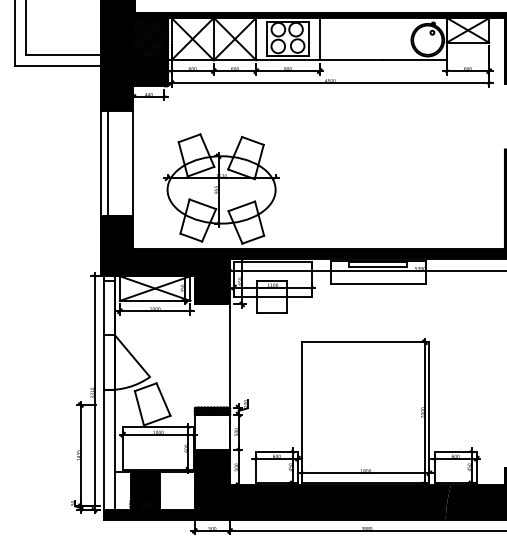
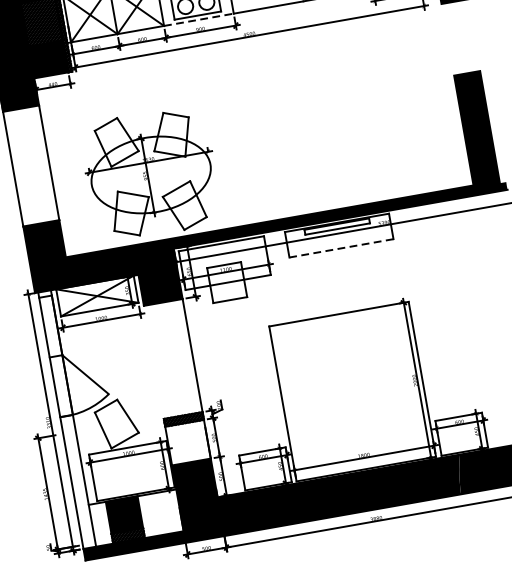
line: (287, 60) -> (198, 20), solid -> dashed
line: (108, 163) -> (21, 167), removed
line: (377, 284) -> (340, 248), solid -> dashed

